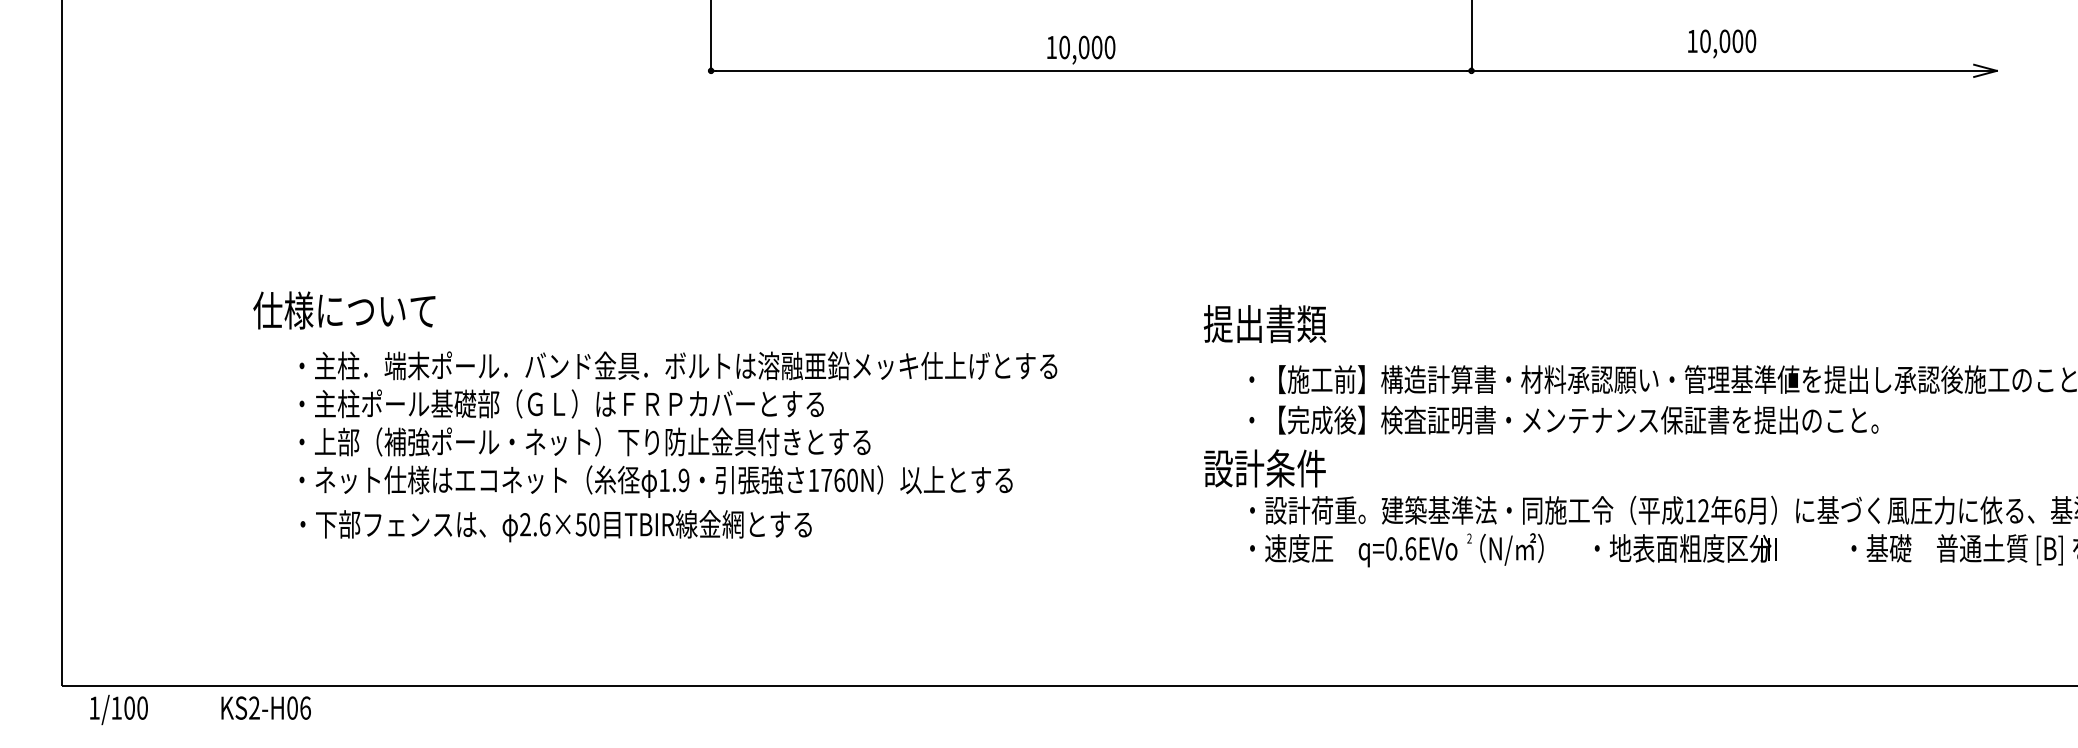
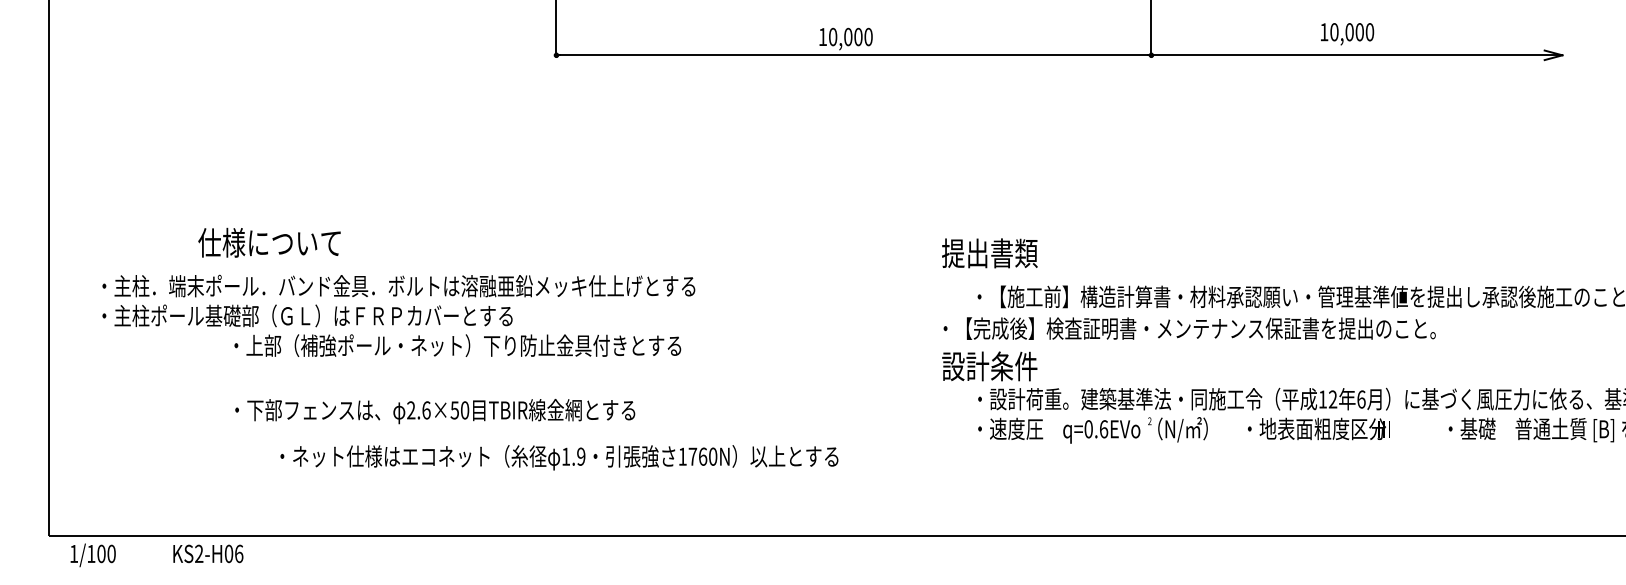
text: (677, 384) -> (398, 300), moved
text: (1563, 420) -> (1189, 328), moved
text: (656, 481) -> (559, 457), moved

